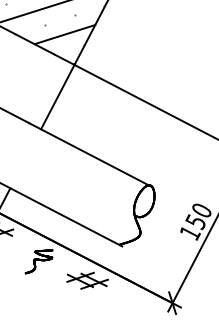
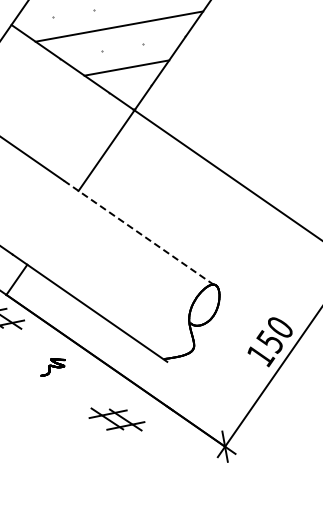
line: (91, 155) -> (141, 234), solid -> dashed
part: (38, 261) -> (52, 367), size x0.6
part: (87, 280) -> (116, 419), moved

